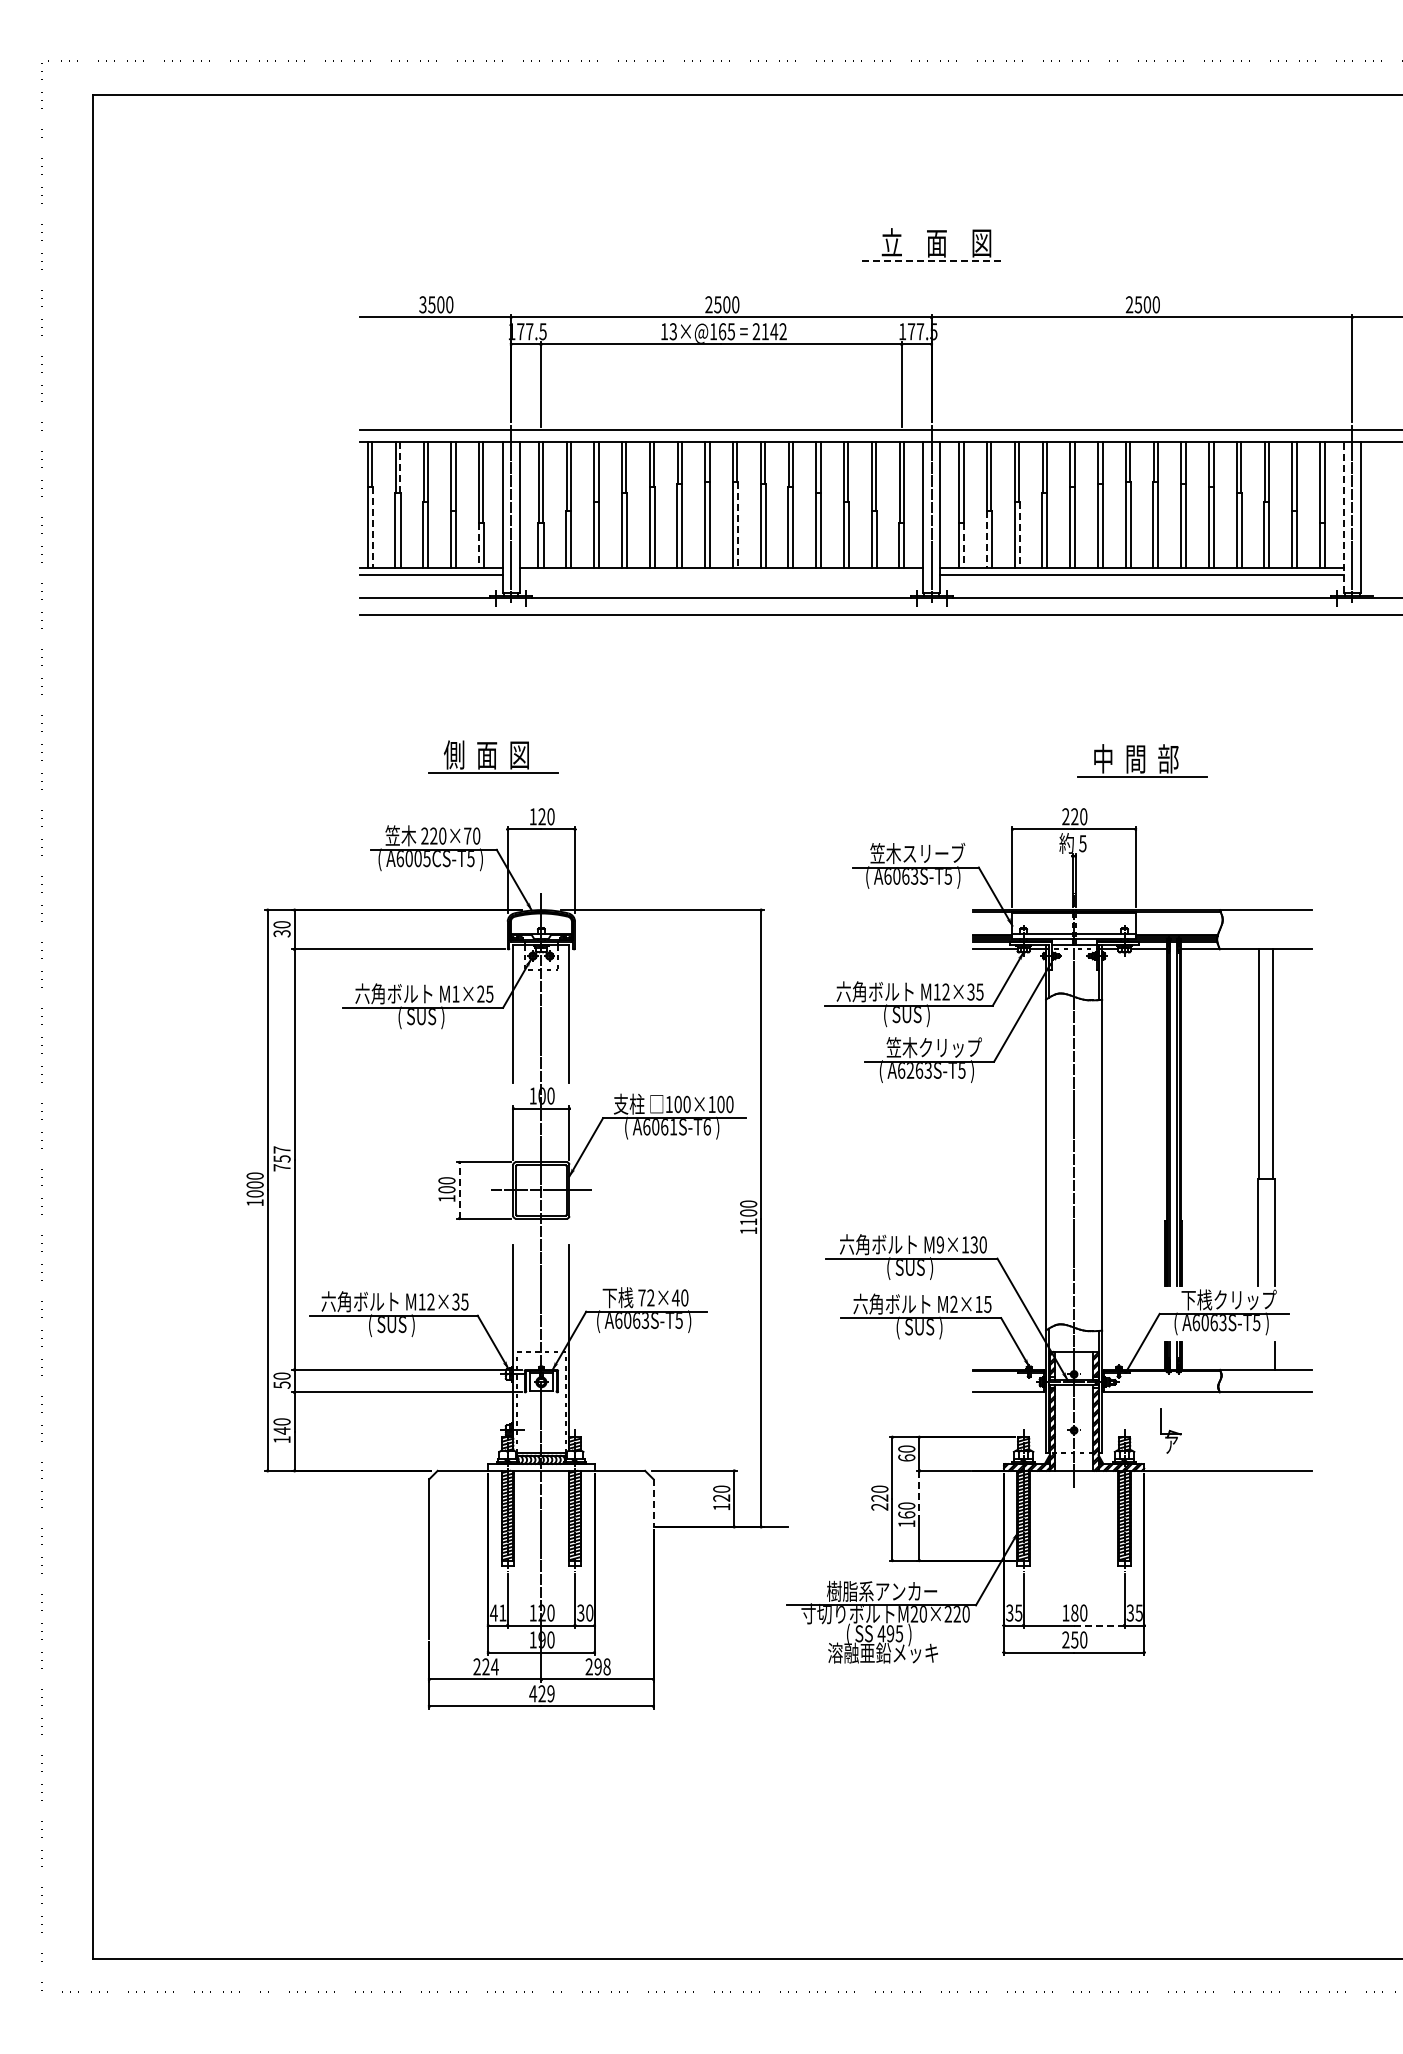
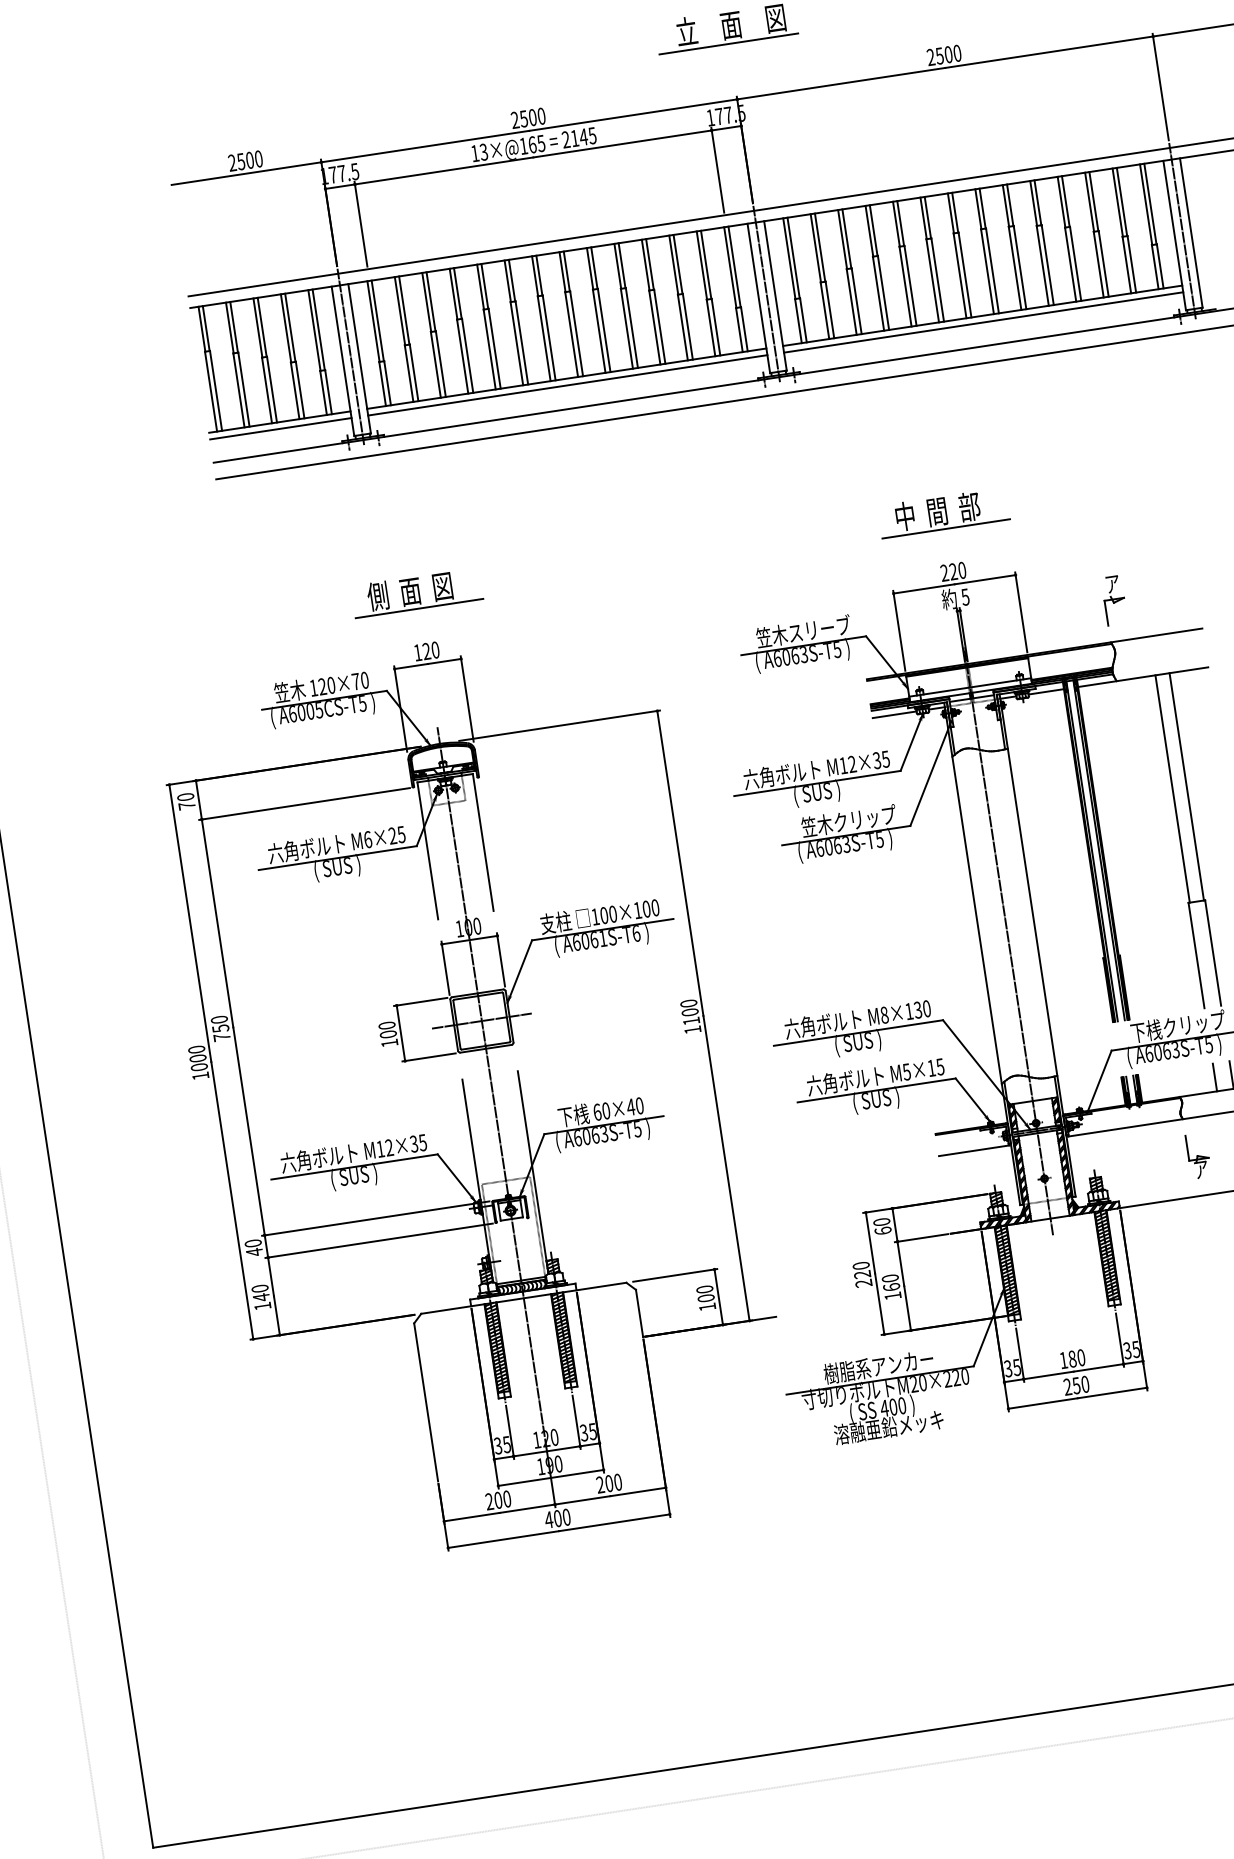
line: (932, 261) -> (729, 44), dashed -> solid
text: (422, 304) -> (231, 162), 3500 -> 2500
text: (782, 331) -> (591, 135), 2142 -> 2145
line: (400, 467) -> (234, 327), dashed -> solid
line: (1343, 517) -> (1174, 235), dashed -> solid
line: (737, 525) -> (576, 334), dashed -> solid
line: (372, 528) -> (215, 391), dashed -> solid
line: (1019, 535) -> (856, 301), dashed -> solid
line: (986, 539) -> (824, 310), dashed -> solid
line: (478, 546) -> (323, 393), dashed -> solid
line: (964, 546) -> (803, 321), dashed -> solid
line: (721, 574) -> (567, 385), added
part: (493, 756) -> (417, 591), moved
part: (1142, 760) -> (944, 512), moved
text: (424, 835) -> (313, 687), 220×70 -> 120×70
part: (1229, 868) -> (1114, 599), added
text: (281, 933) -> (186, 805), 30 -> 70
text: (455, 993) -> (367, 839), M1×25 -> M6×25
text: (910, 1070) -> (828, 847), A6263S-T5 -> A6063S-T5
text: (281, 1149) -> (218, 1019), 757 -> 750
line: (459, 1189) -> (400, 1032), dashed -> solid
text: (940, 1244) -> (884, 1014), M9×130 -> M8×130
text: (646, 1297) -> (601, 1111), 72×40 -> 60×40
text: (953, 1304) -> (906, 1072), M2×15 -> M5×15
line: (1257, 1355) -> (1214, 1077), added
text: (281, 1385) -> (254, 1252), 50 -> 40
part: (1170, 1430) -> (1198, 1155), moved
line: (919, 1493) -> (901, 1264), dashed -> solid
text: (721, 1497) -> (705, 1297), 120 -> 100
line: (653, 1503) -> (639, 1313), dashed -> solid
text: (497, 1612) -> (501, 1444), 41 -> 35
text: (589, 1612) -> (592, 1431), 30 -> 35
line: (1098, 1625) -> (1097, 1367), dashed -> solid
text: (894, 1633) -> (897, 1406), 495 -> 400
text: (490, 1666) -> (502, 1499), 224 -> 200
text: (602, 1666) -> (613, 1482), 298 -> 200
text: (546, 1693) -> (562, 1517), 429 -> 400

